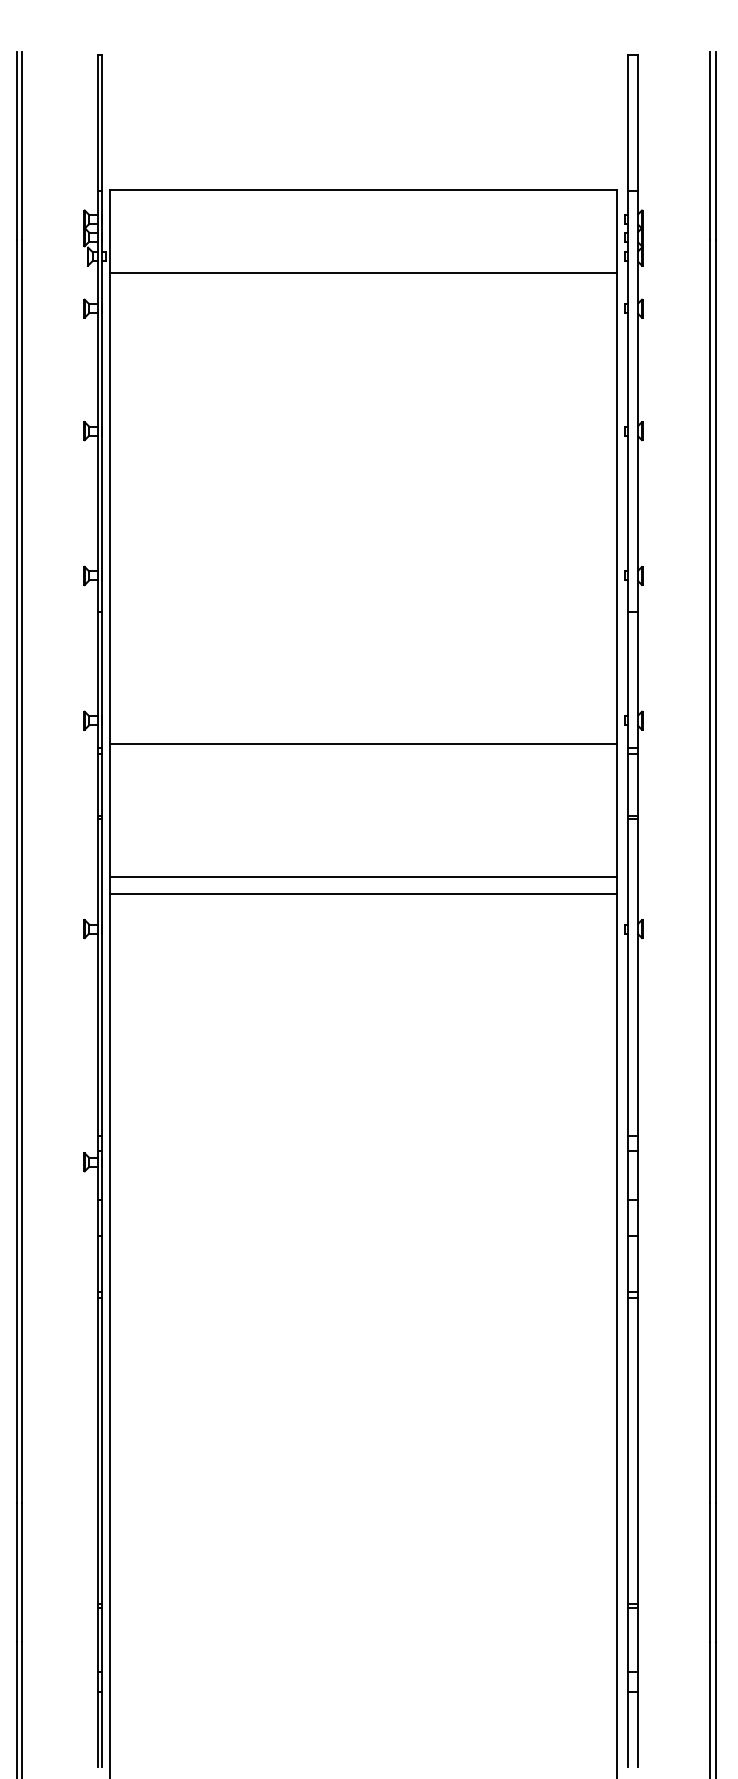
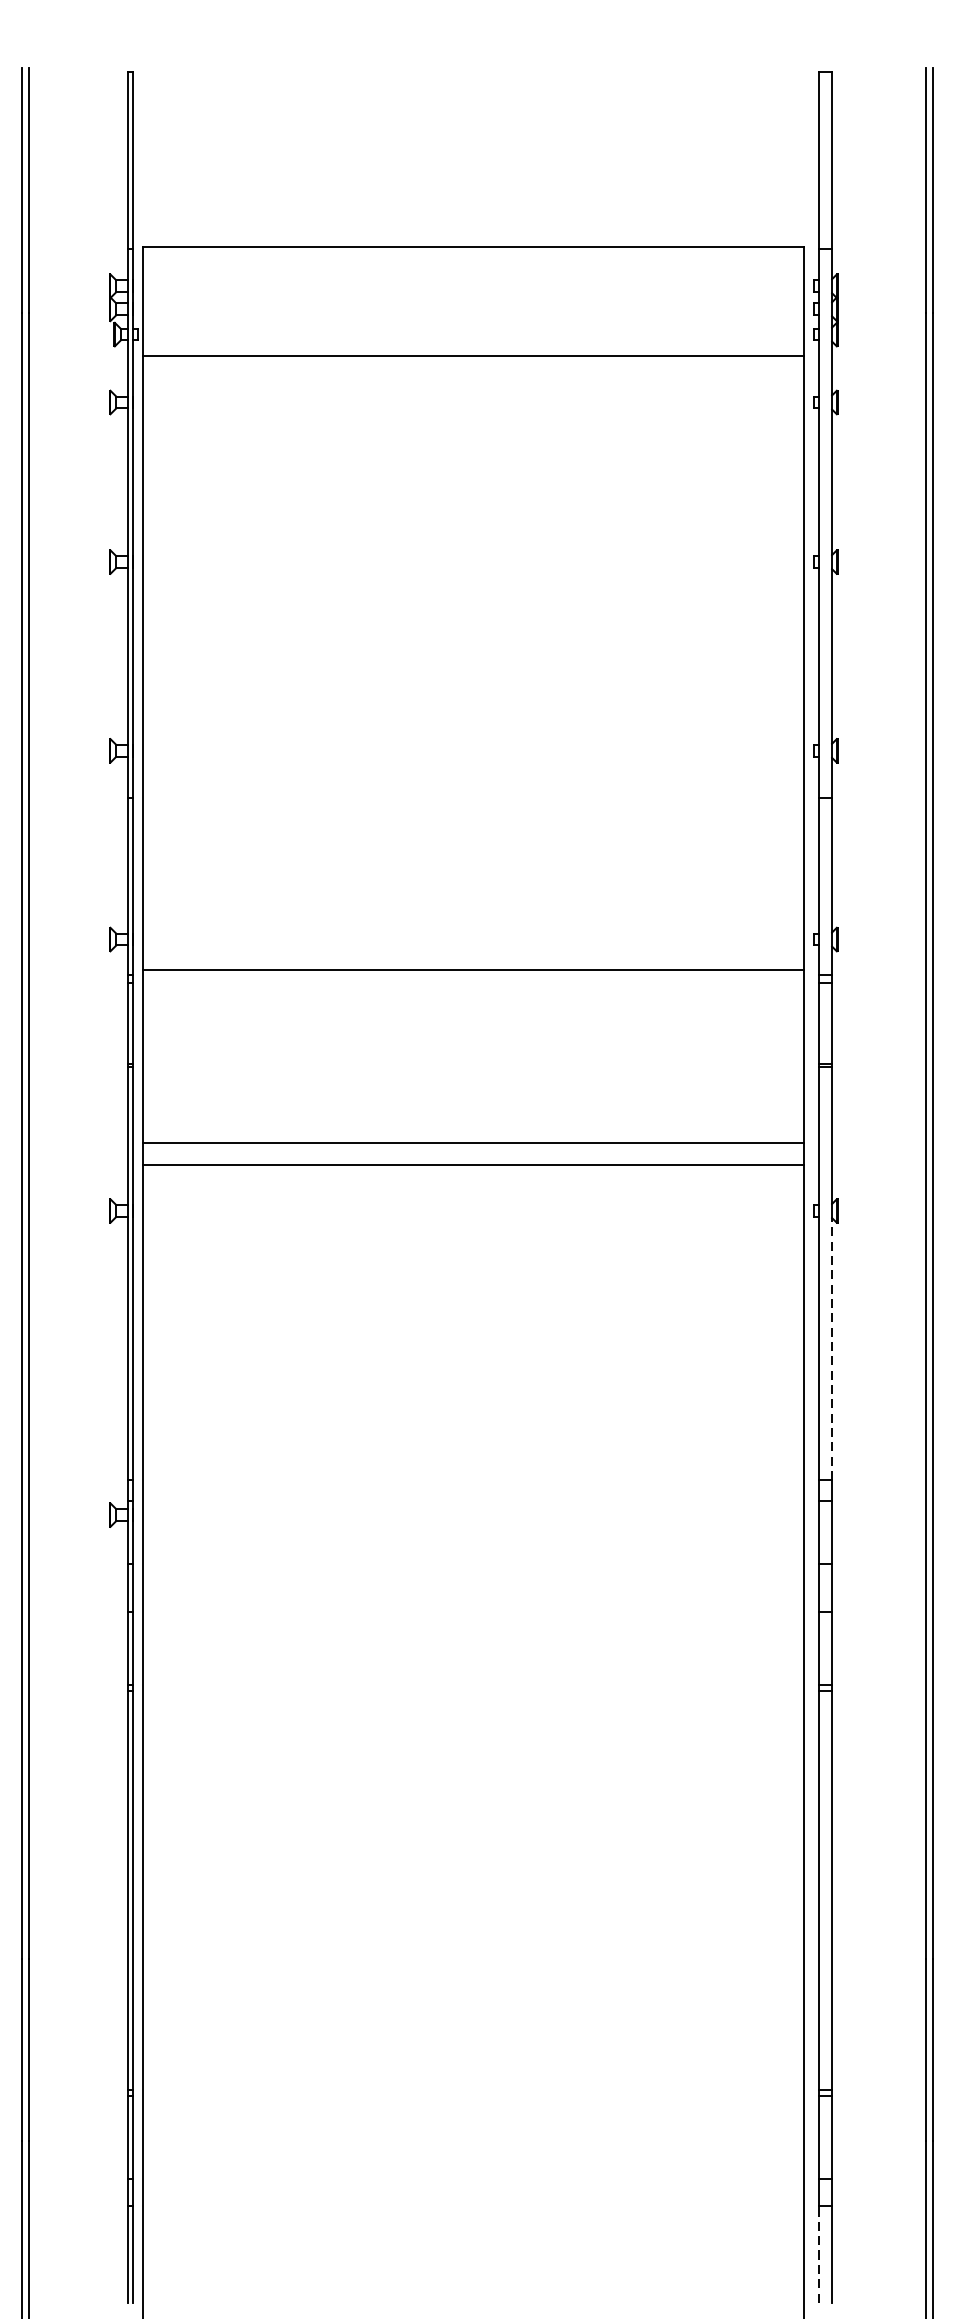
line: (638, 1034) -> (832, 1348), solid -> dashed
line: (628, 1728) -> (819, 2253), solid -> dashed

